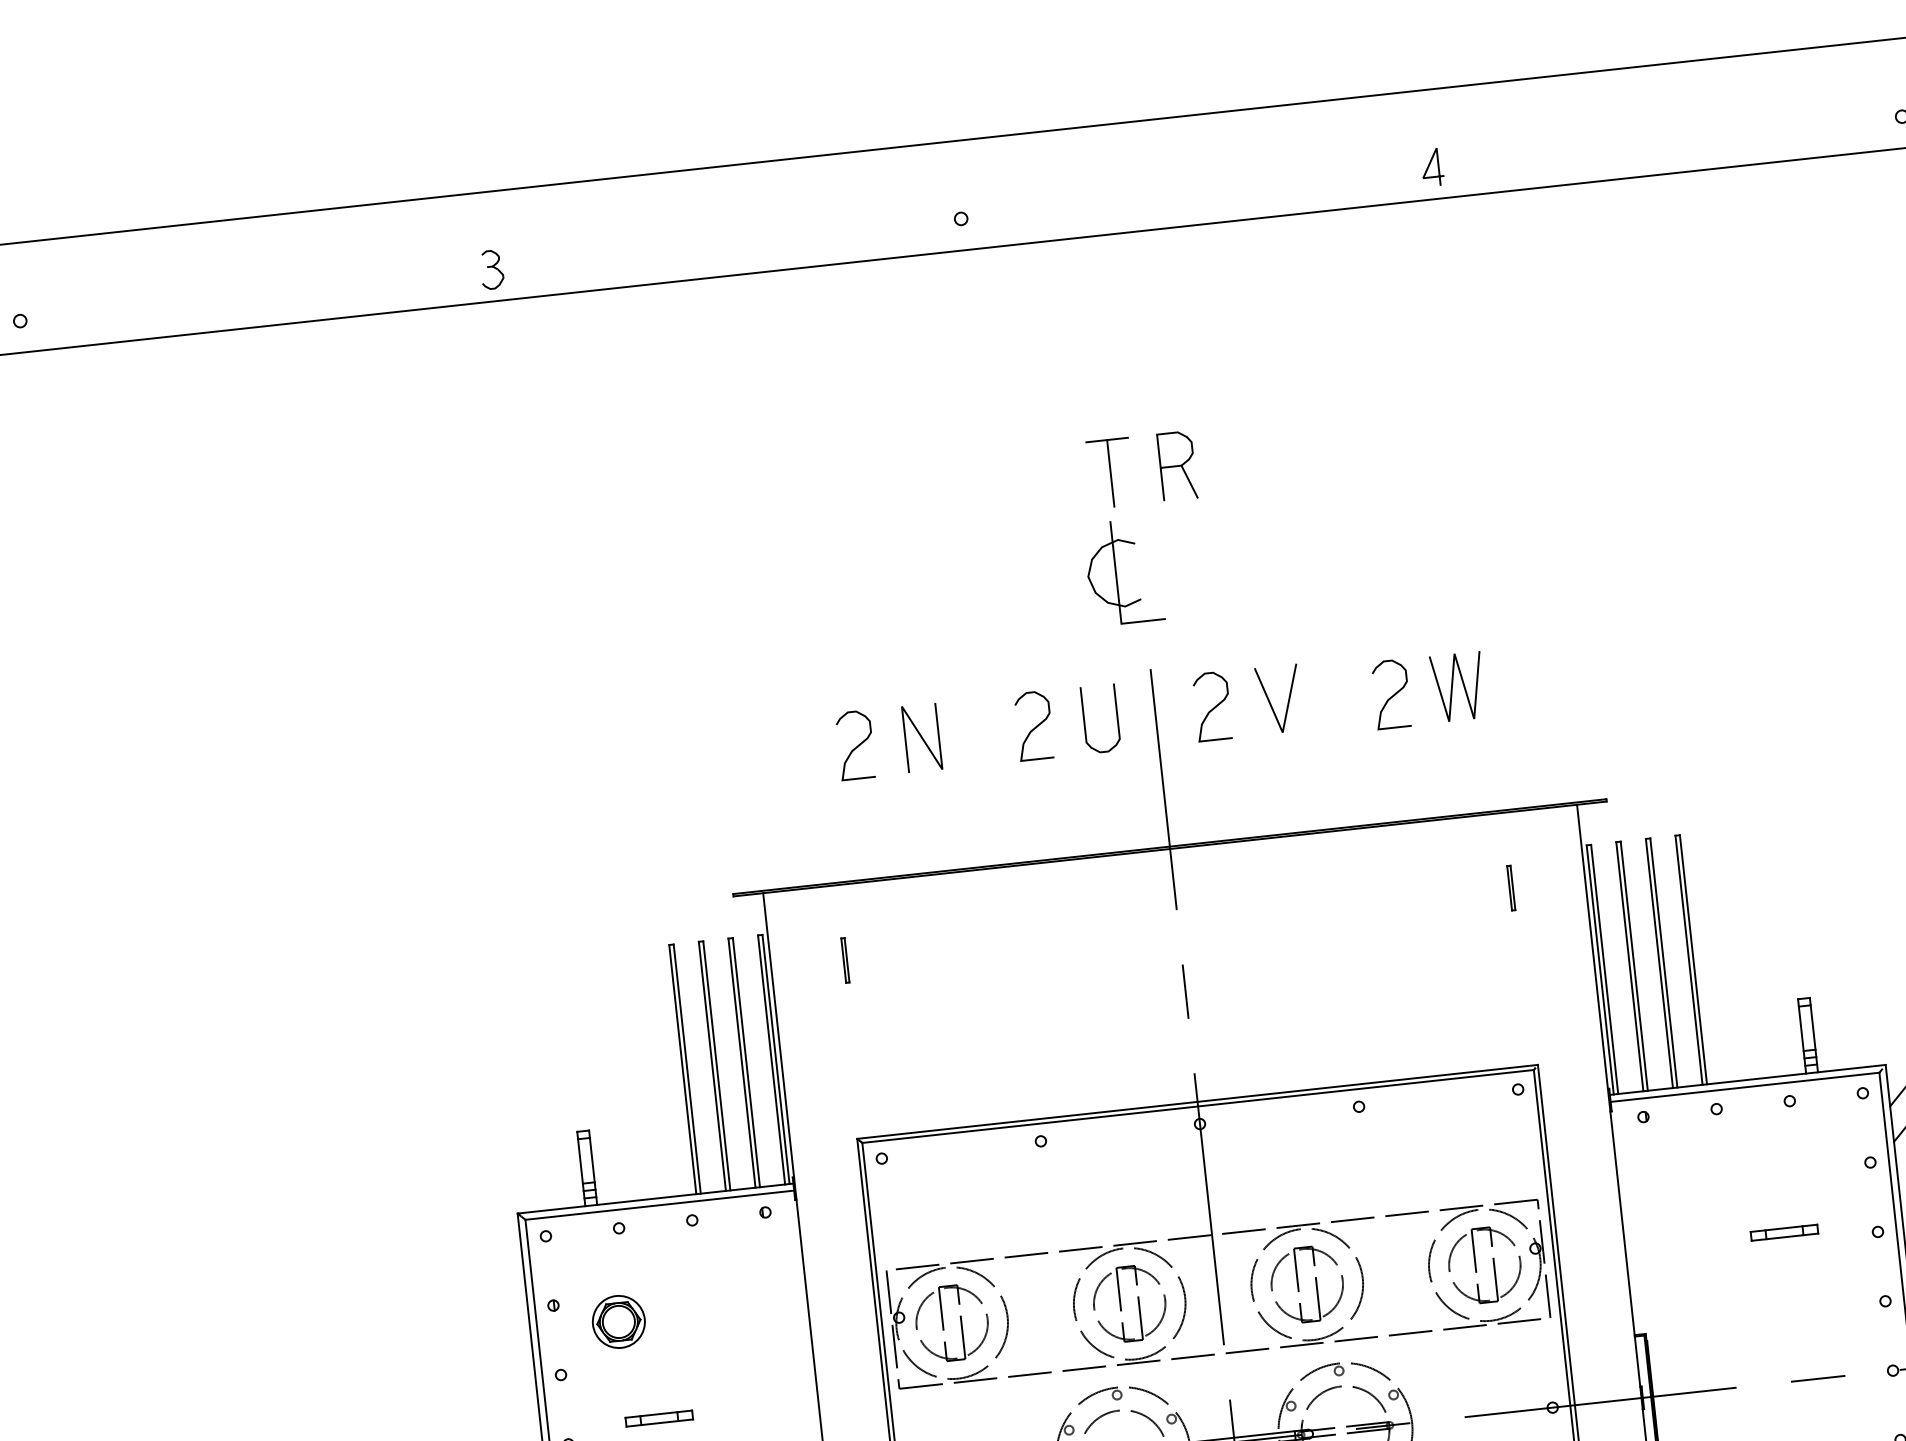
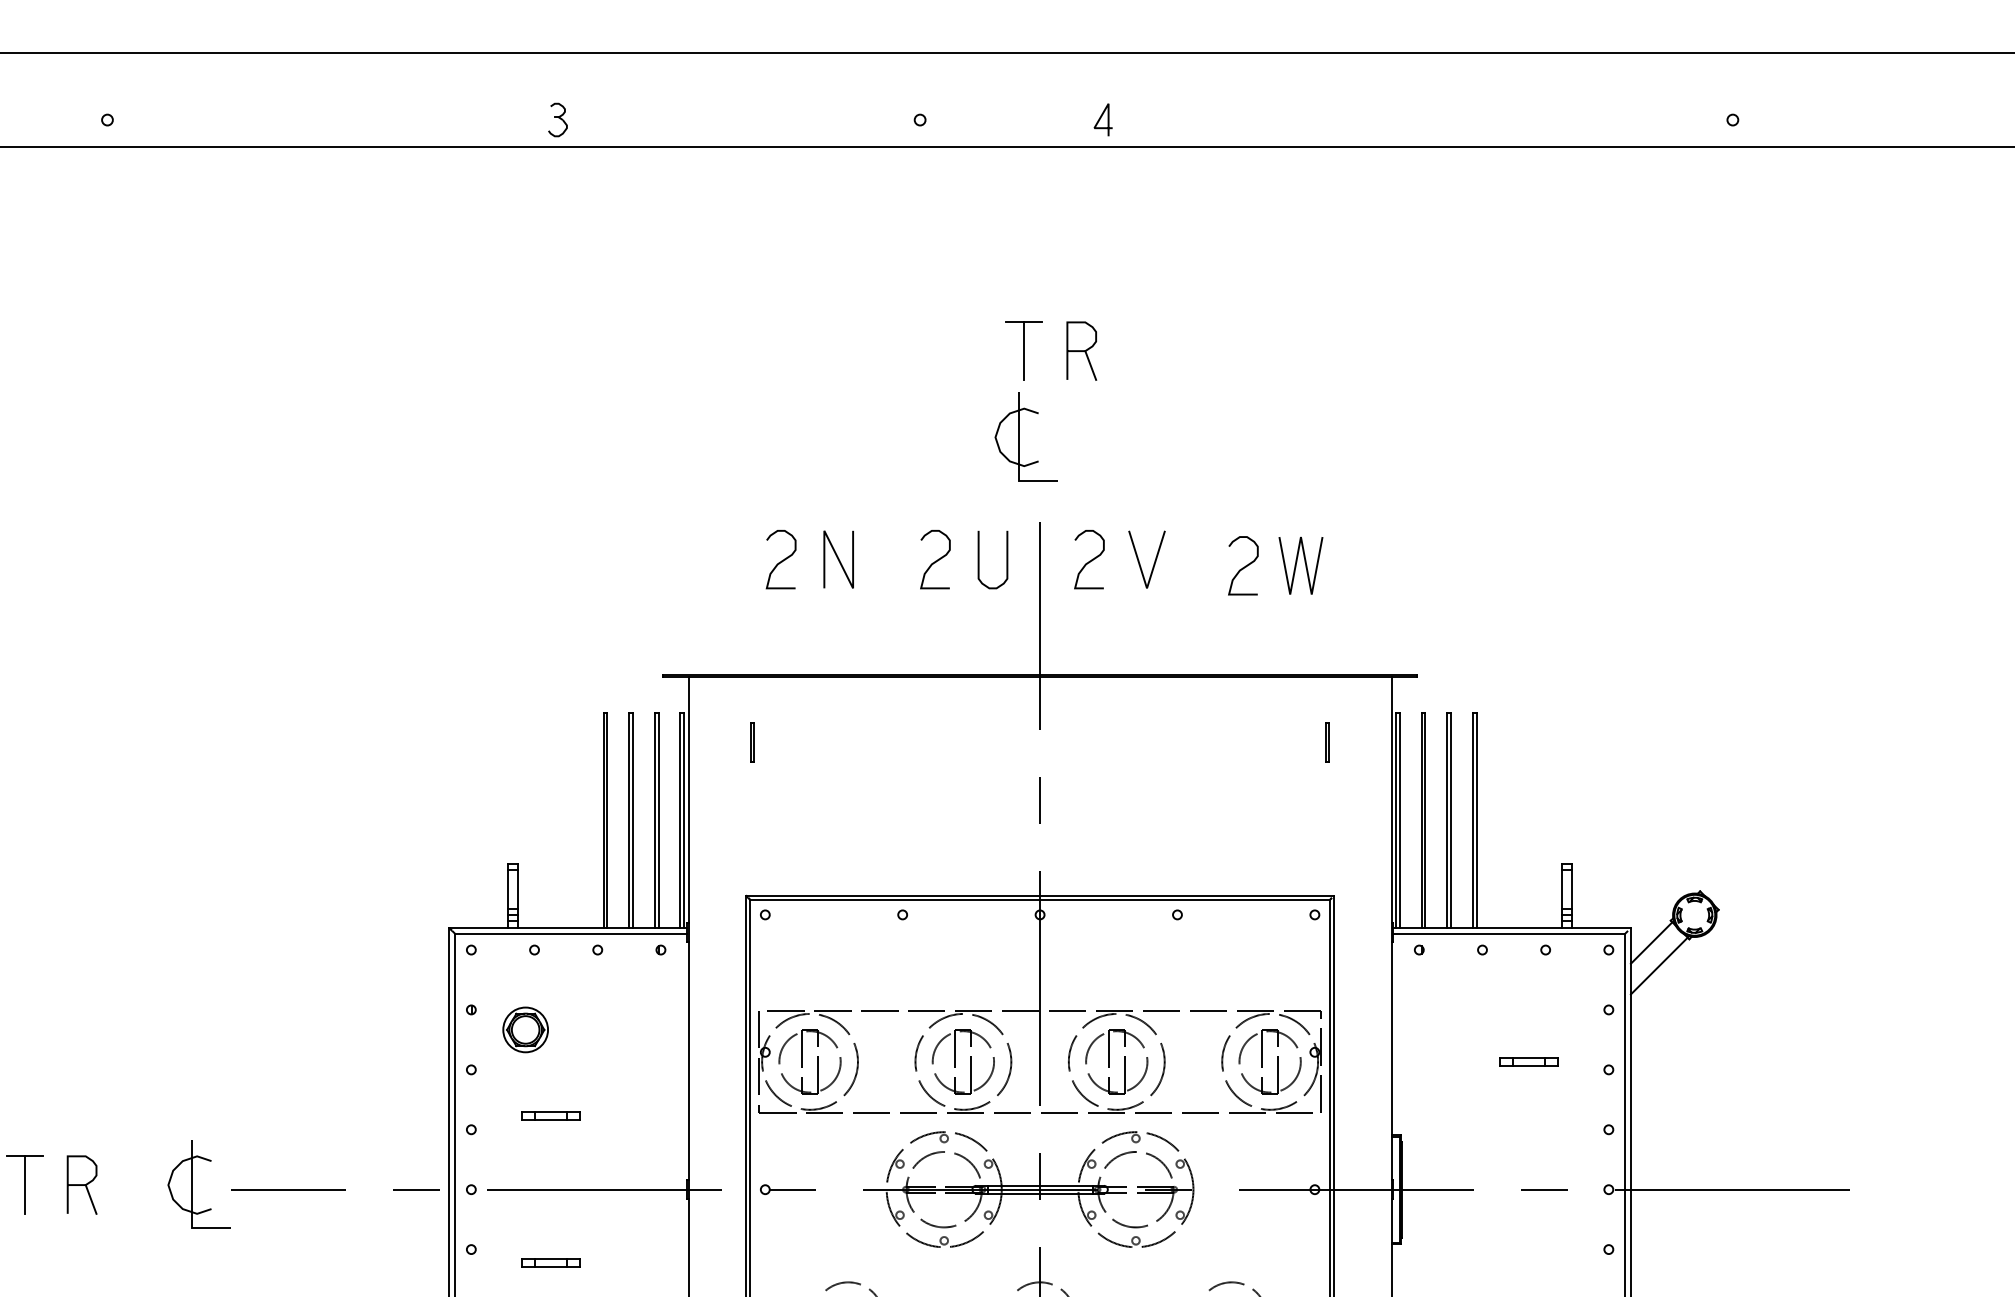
line: (1430, 166) -> (1101, 118), moved
part: (491, 269) -> (557, 119), moved

